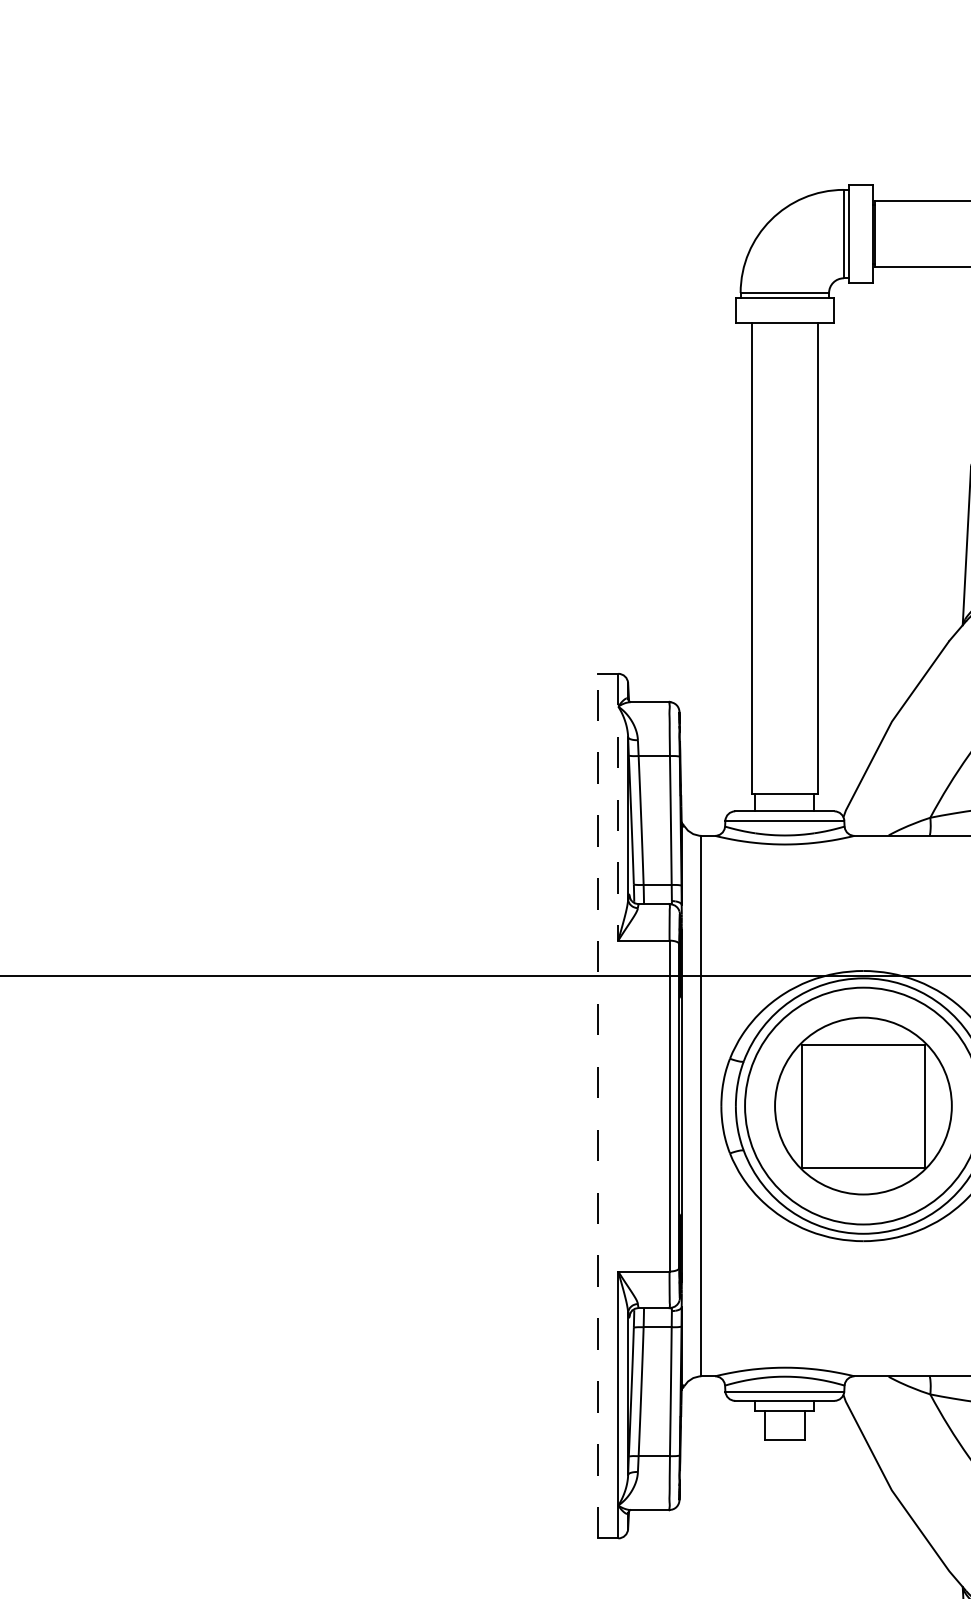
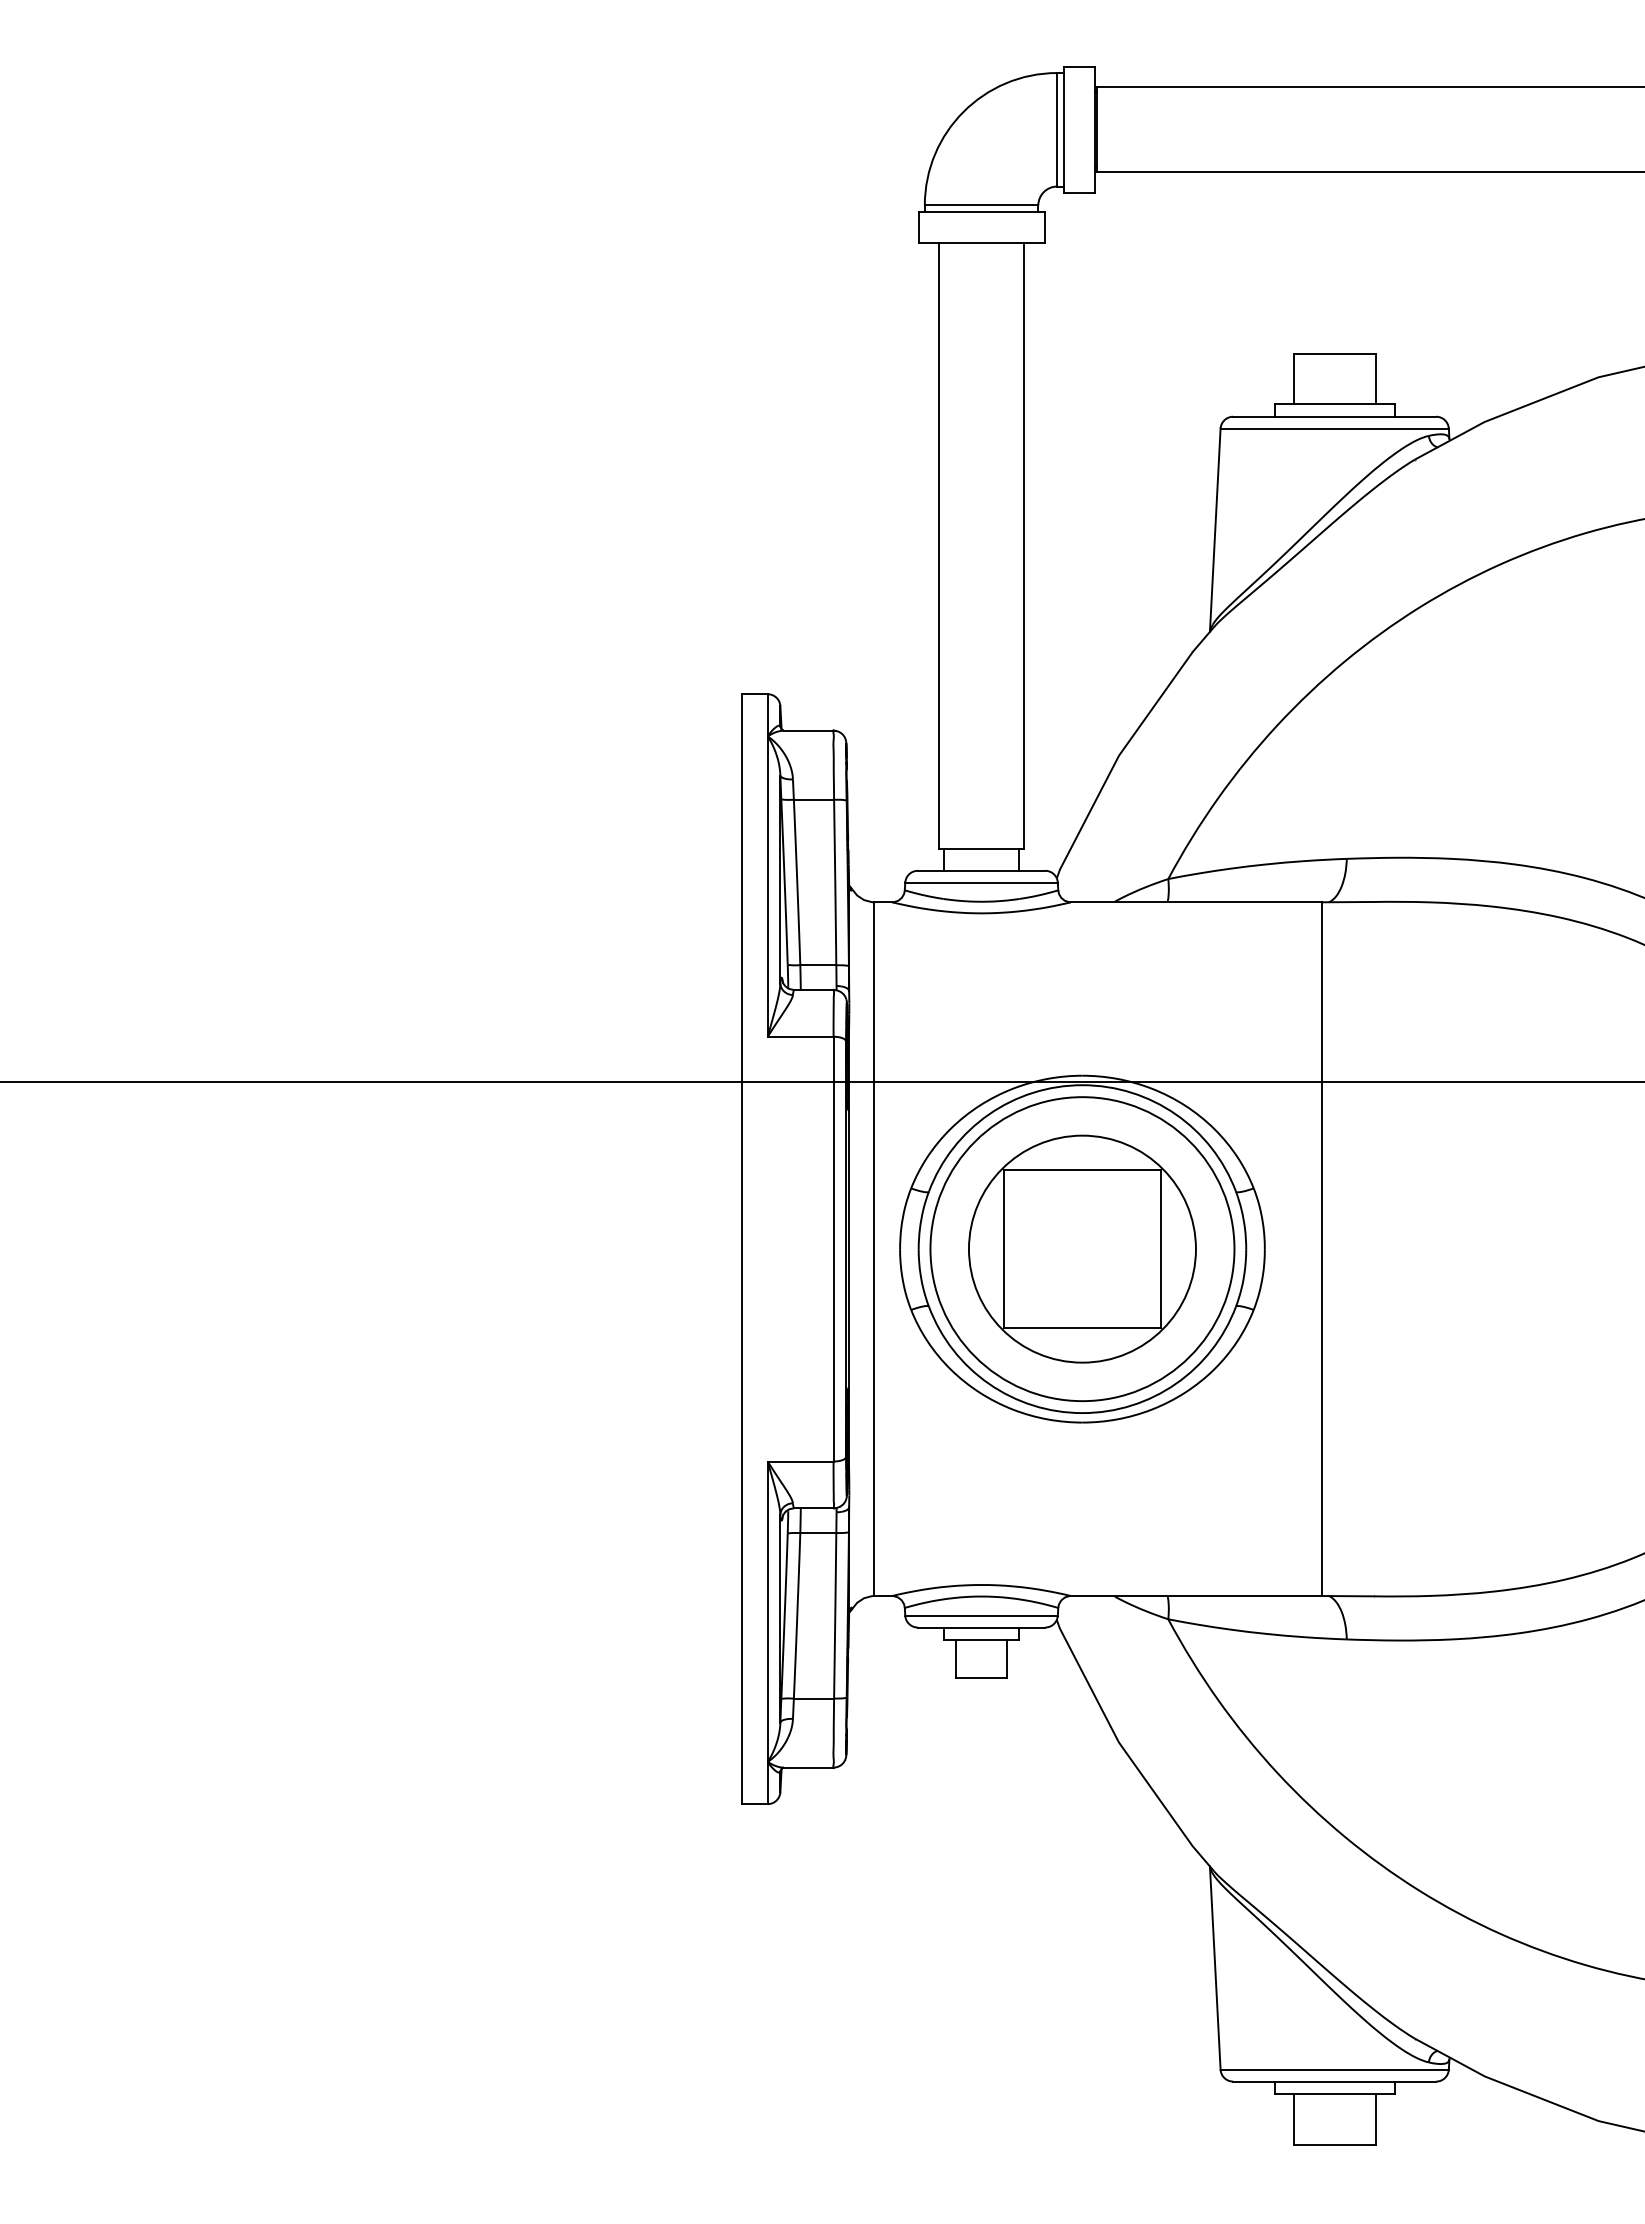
line: (618, 807) -> (767, 865), dashed -> solid
line: (597, 1106) -> (741, 1249), dashed -> solid

